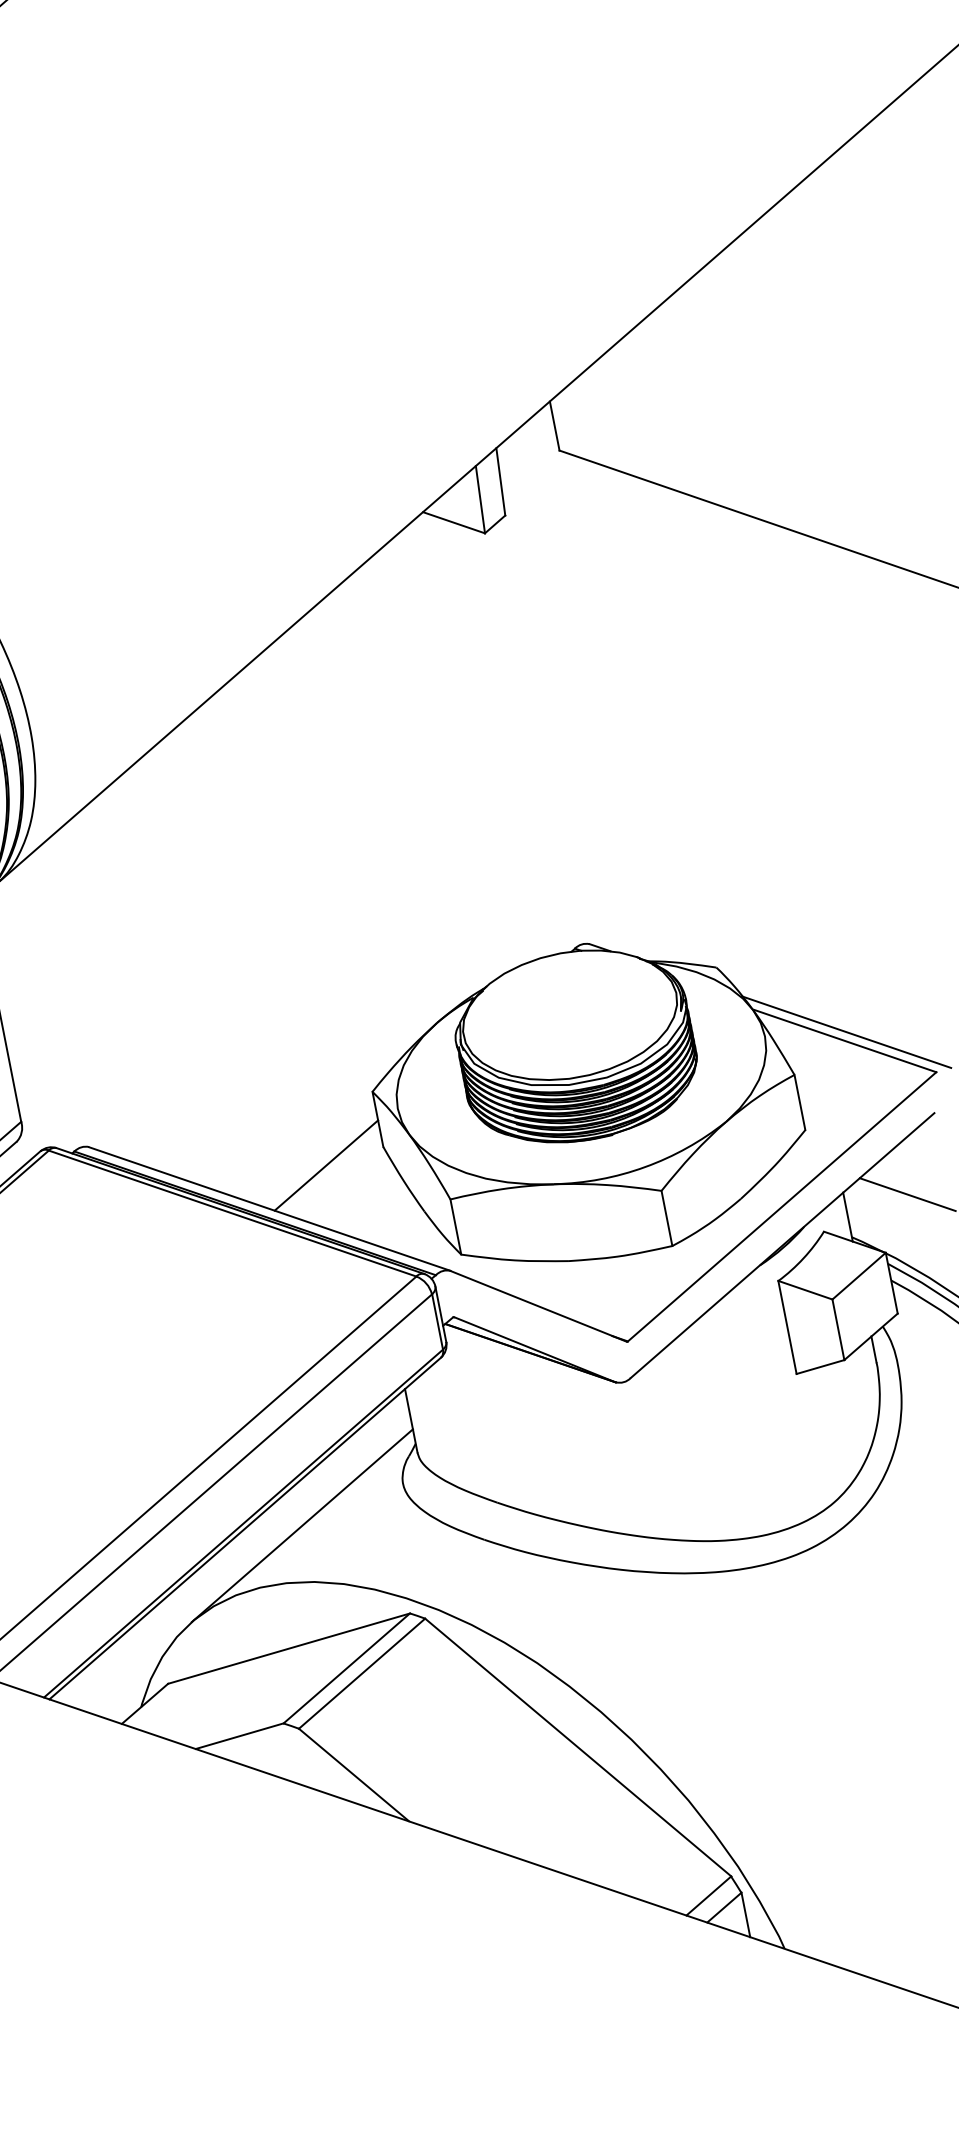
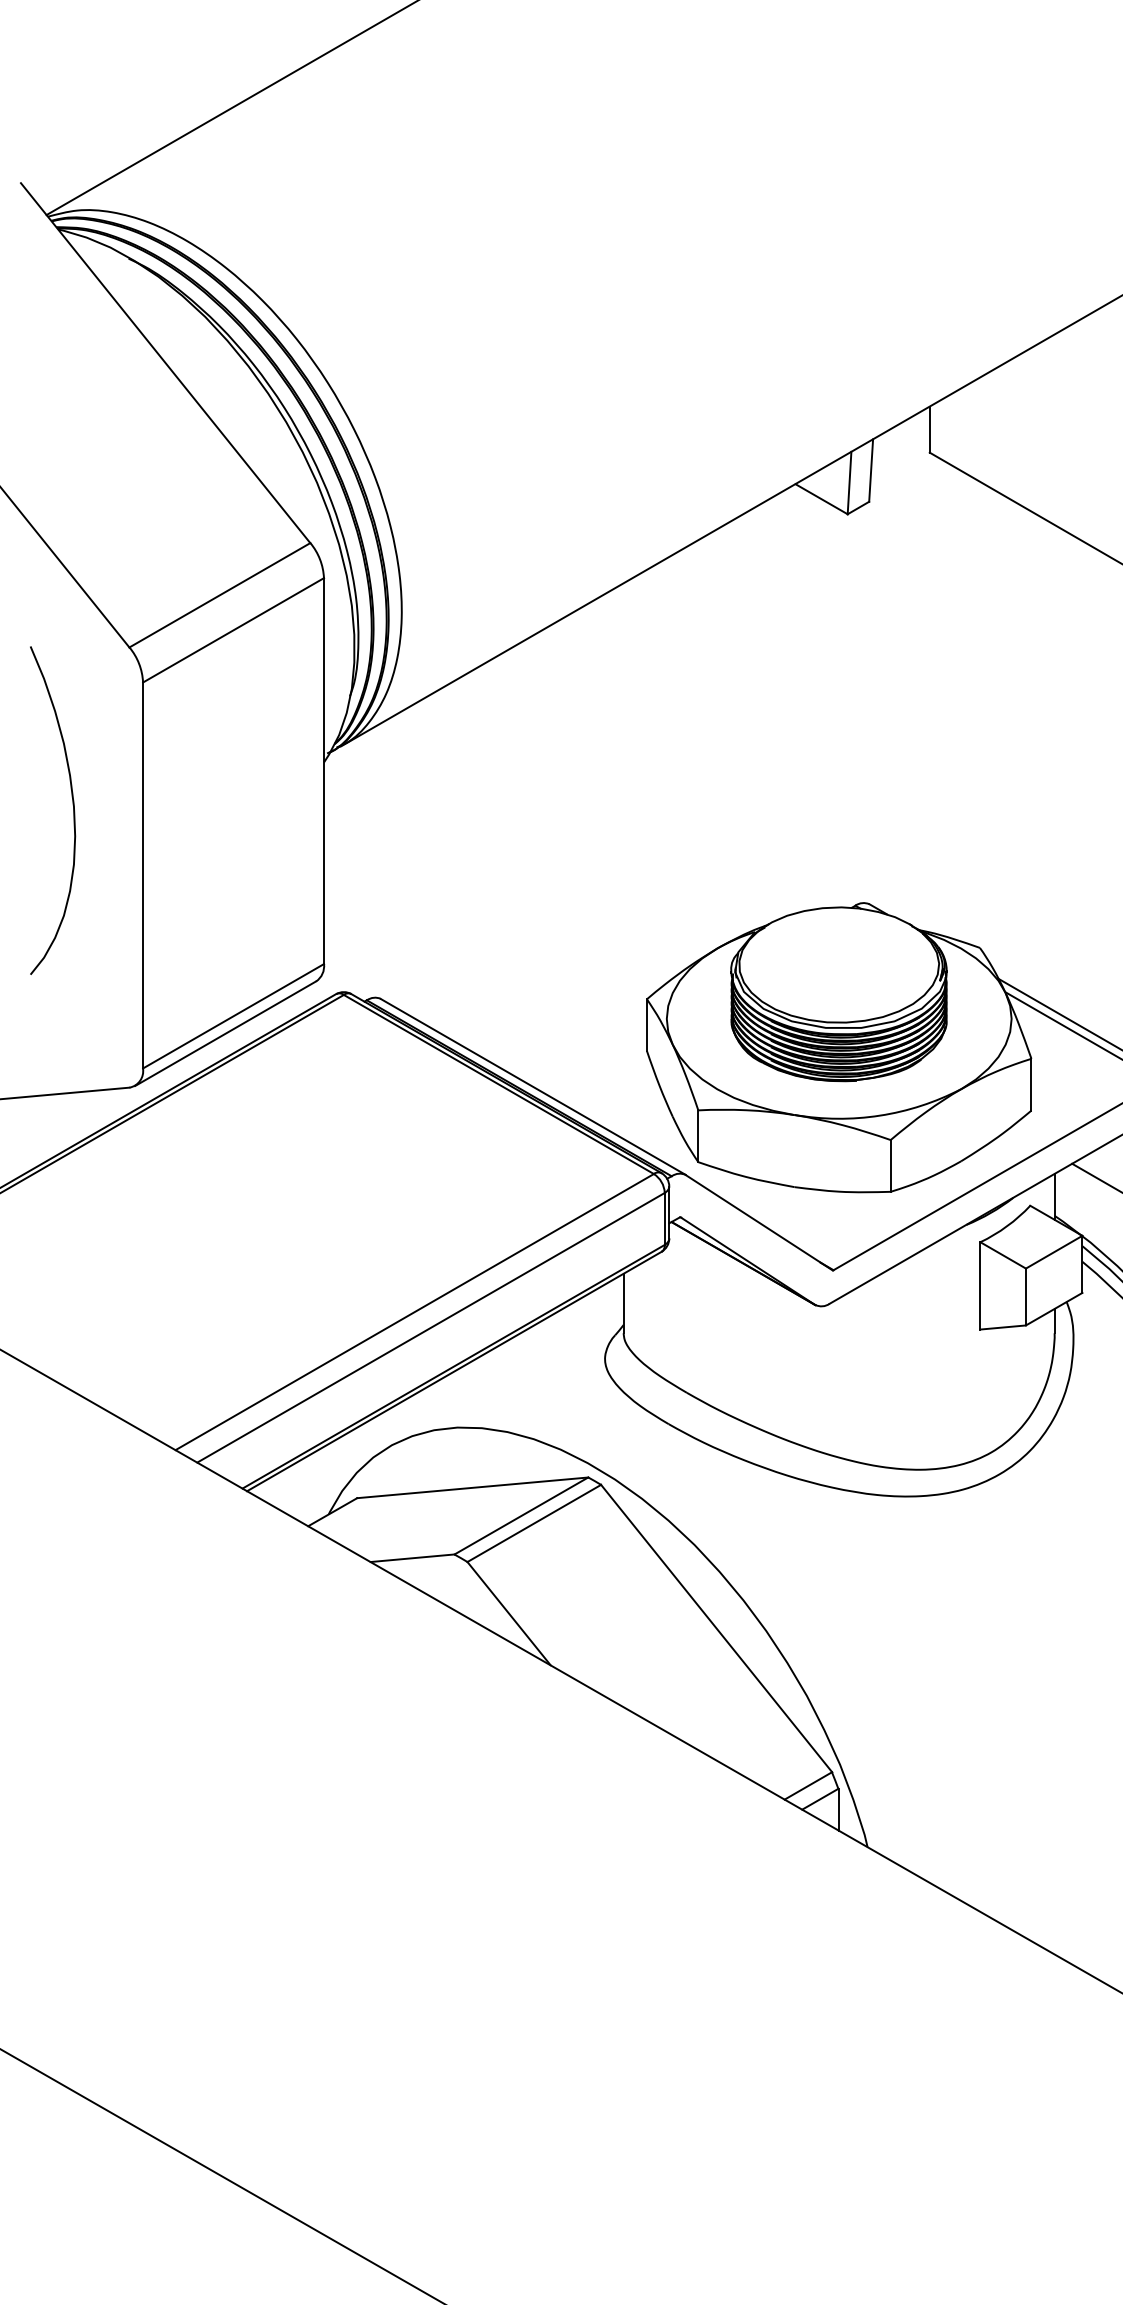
line: (325, 1165) -> (591, 1057), removed
line: (302, 1525) -> (506, 1378), removed

